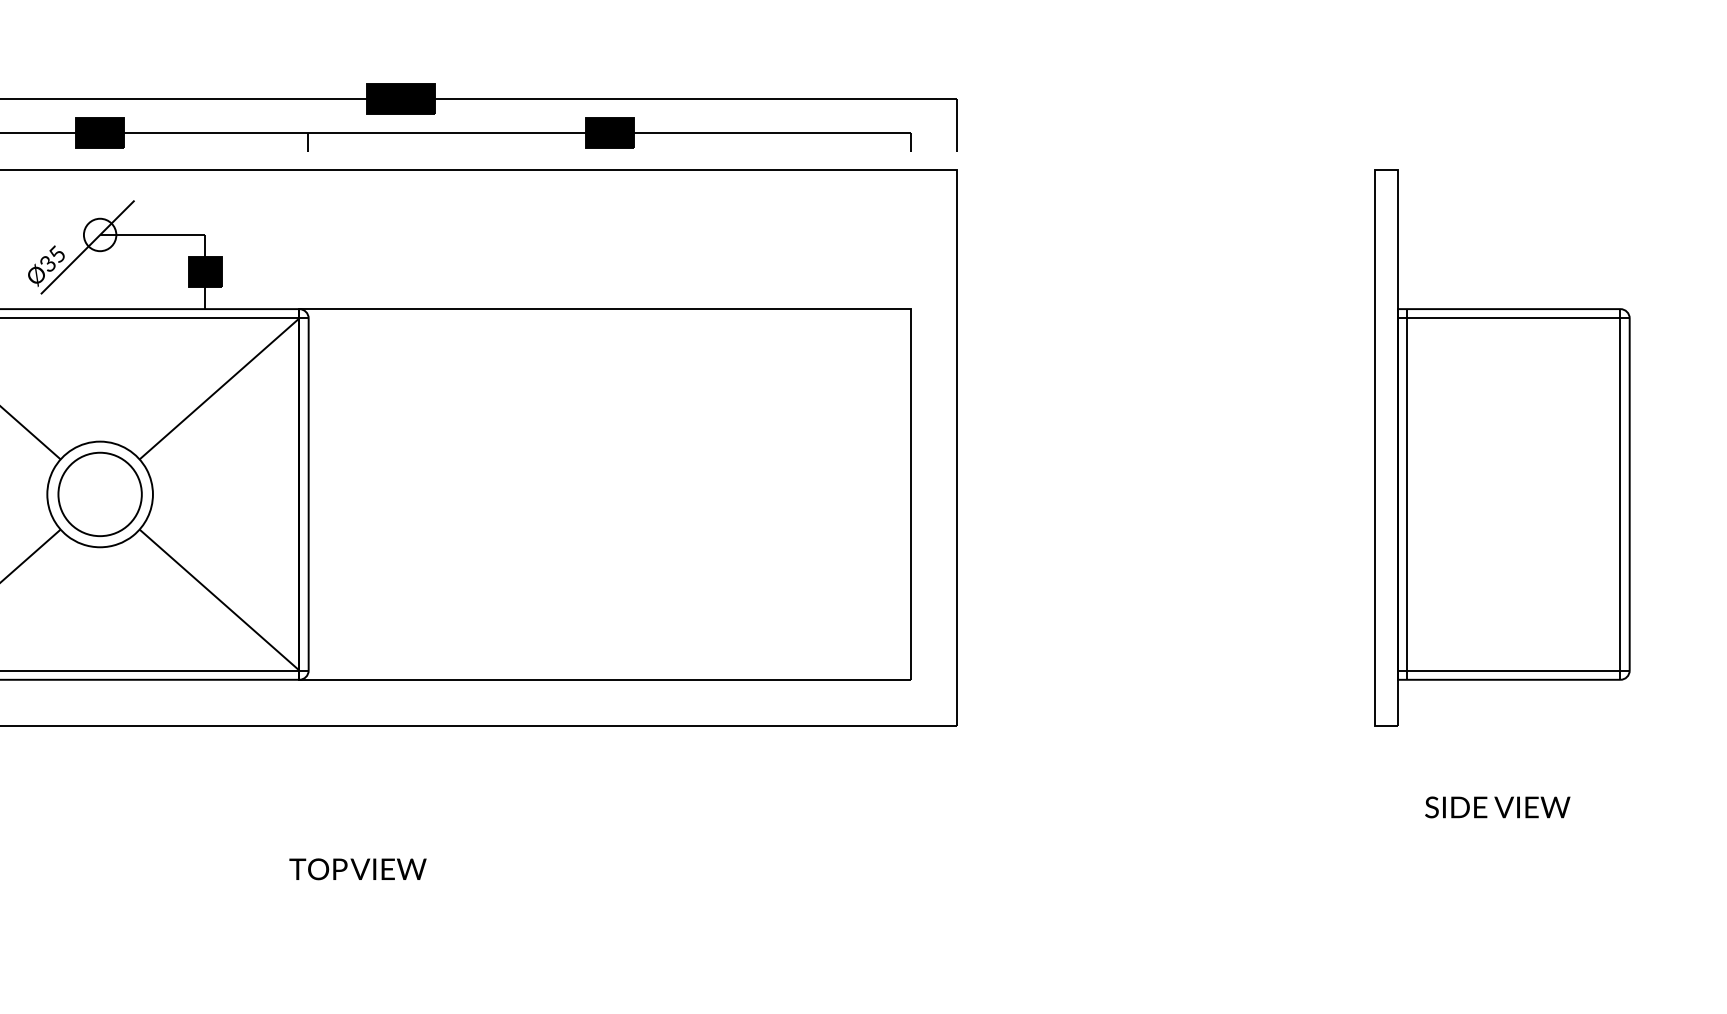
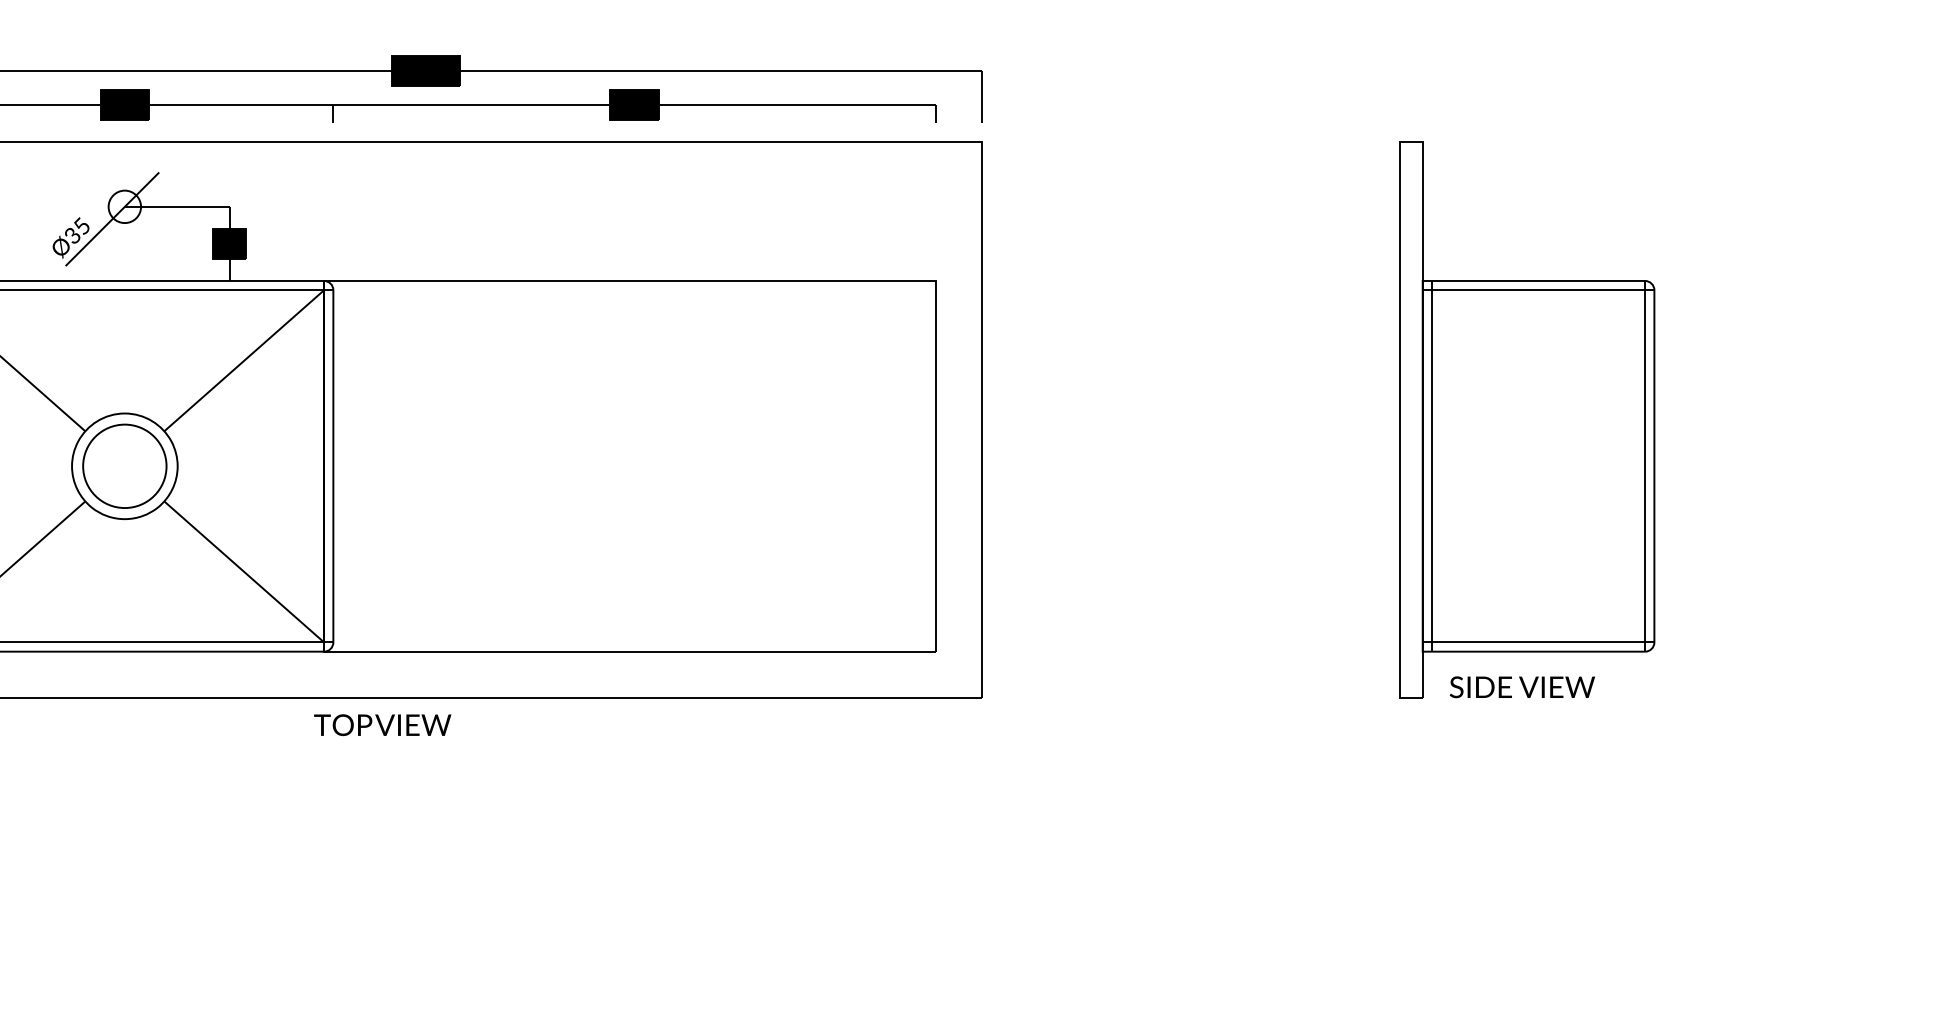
text: (1496, 807) -> (1521, 687), moved
text: (357, 869) -> (382, 725), moved

